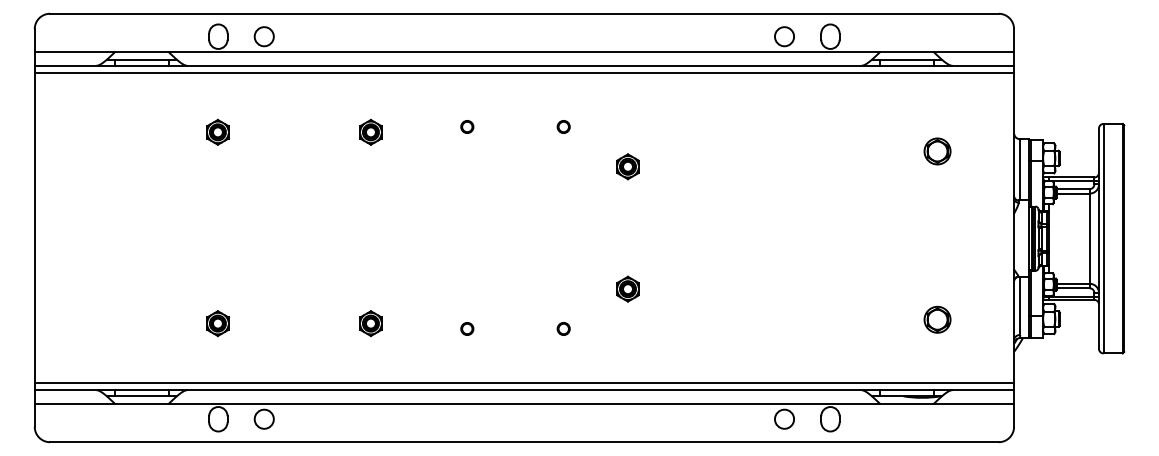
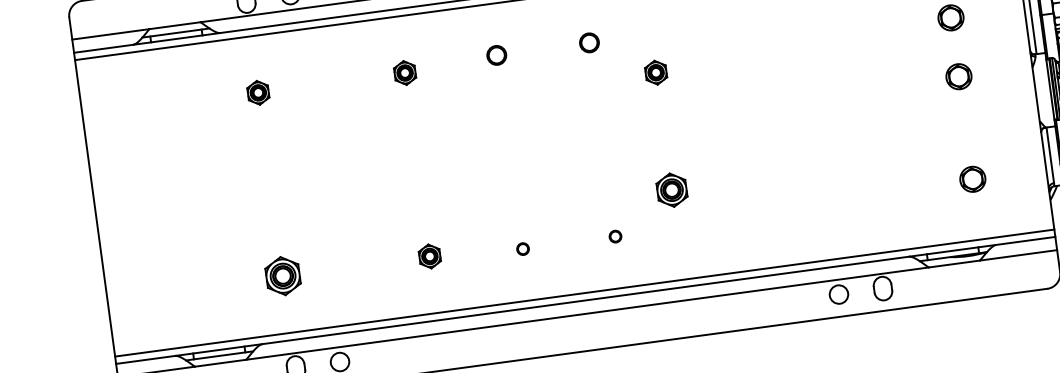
circle: (467, 126) -> (496, 54), size x1.6
circle: (563, 126) -> (589, 42), size x1.6
part: (937, 212) -> (958, 76), added
part: (627, 288) -> (671, 189), size x1.4
part: (217, 323) -> (282, 276), size x1.6

